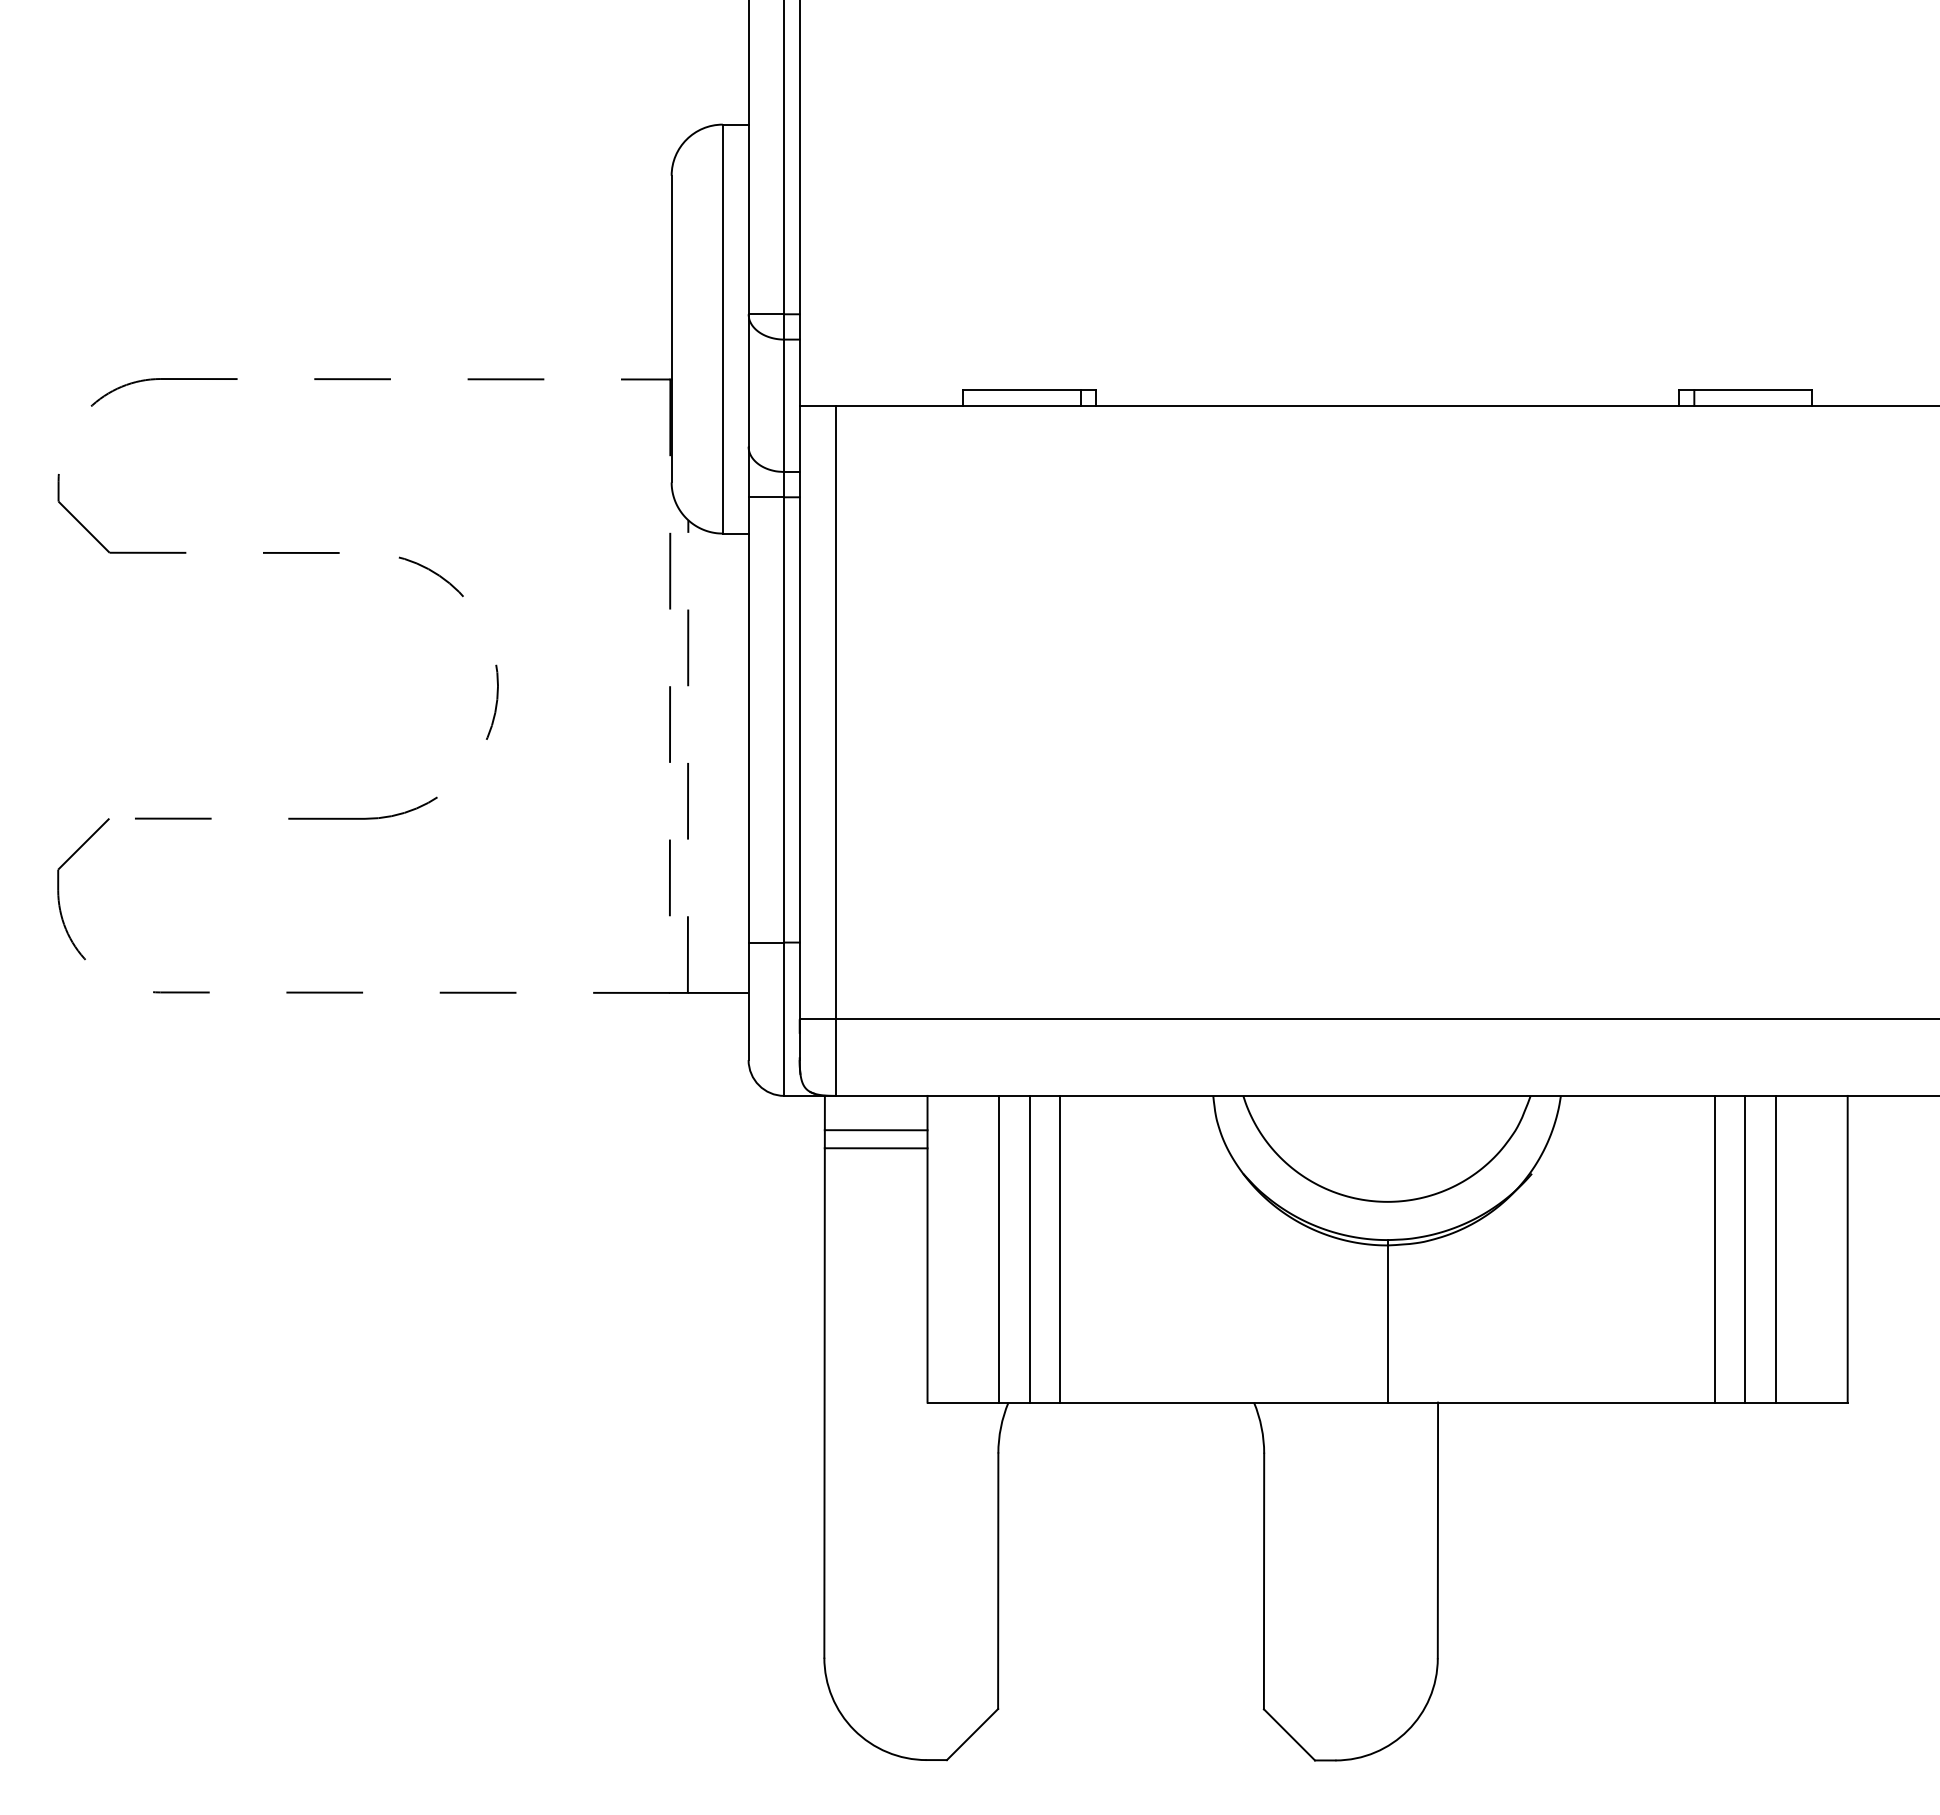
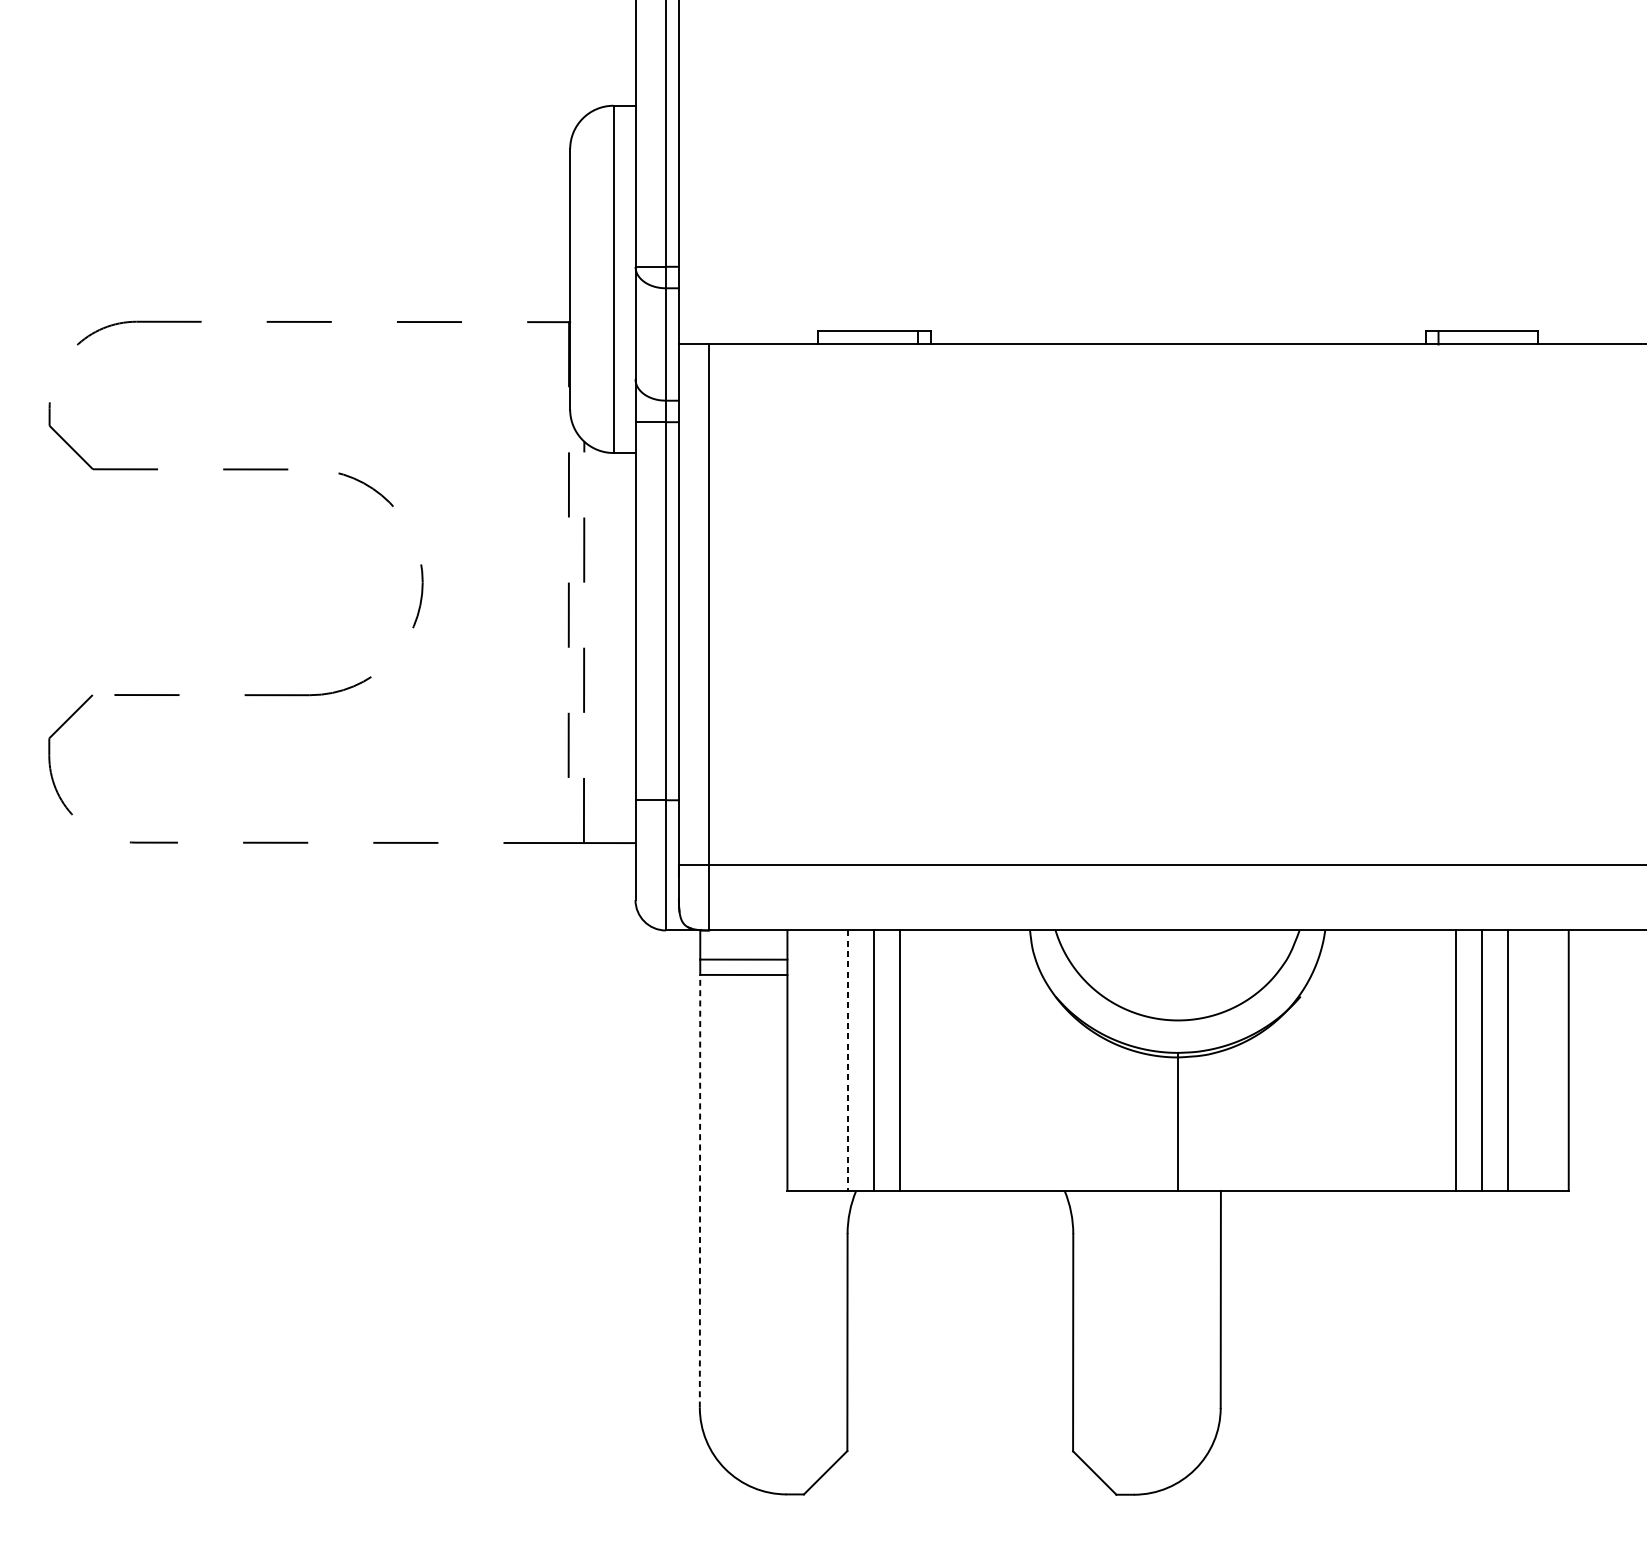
line: (999, 1249) -> (848, 1060), solid -> dashed
line: (824, 1403) -> (699, 1191), solid -> dashed

